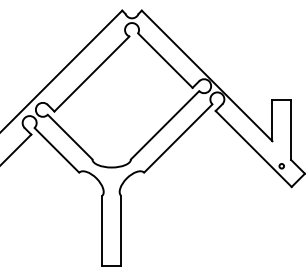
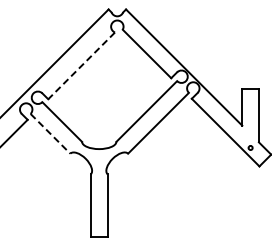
line: (91, 74) -> (81, 66), solid -> dashed
line: (56, 151) -> (50, 134), solid -> dashed

